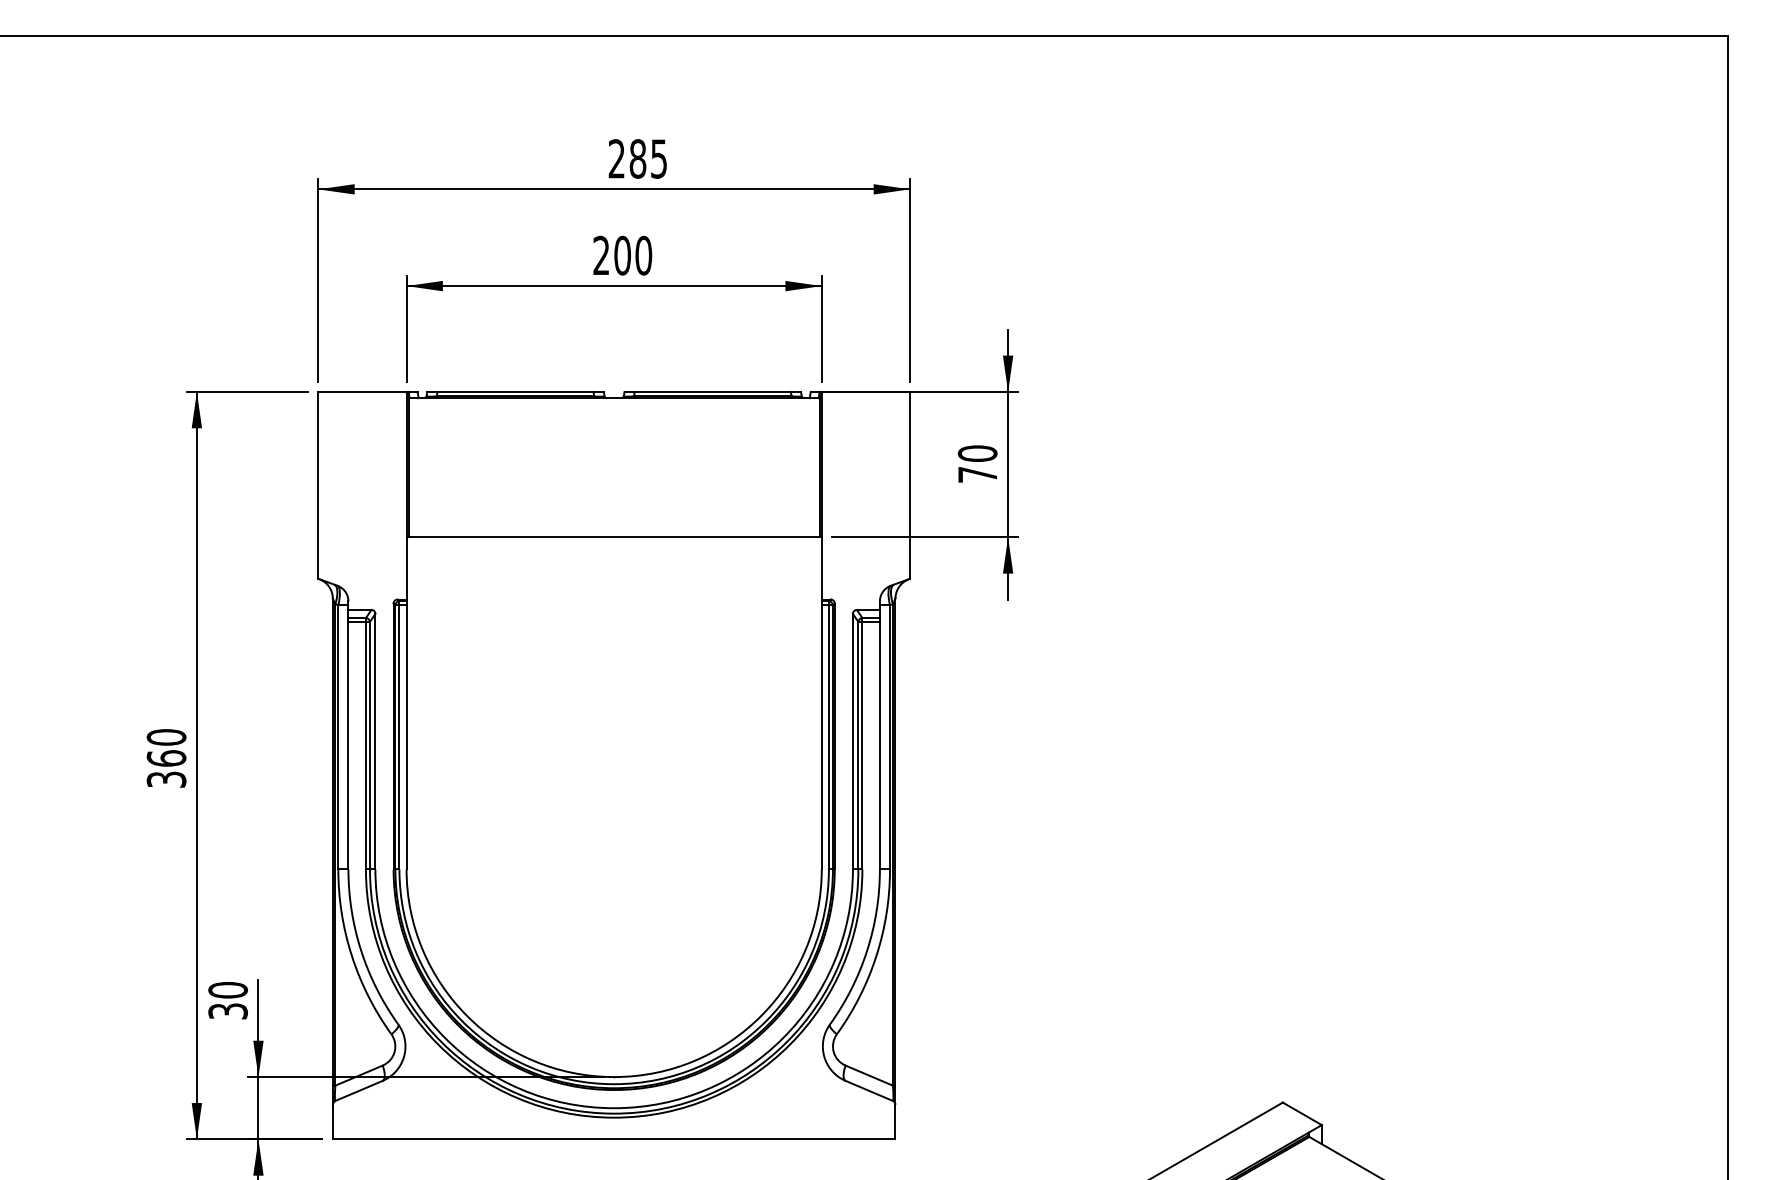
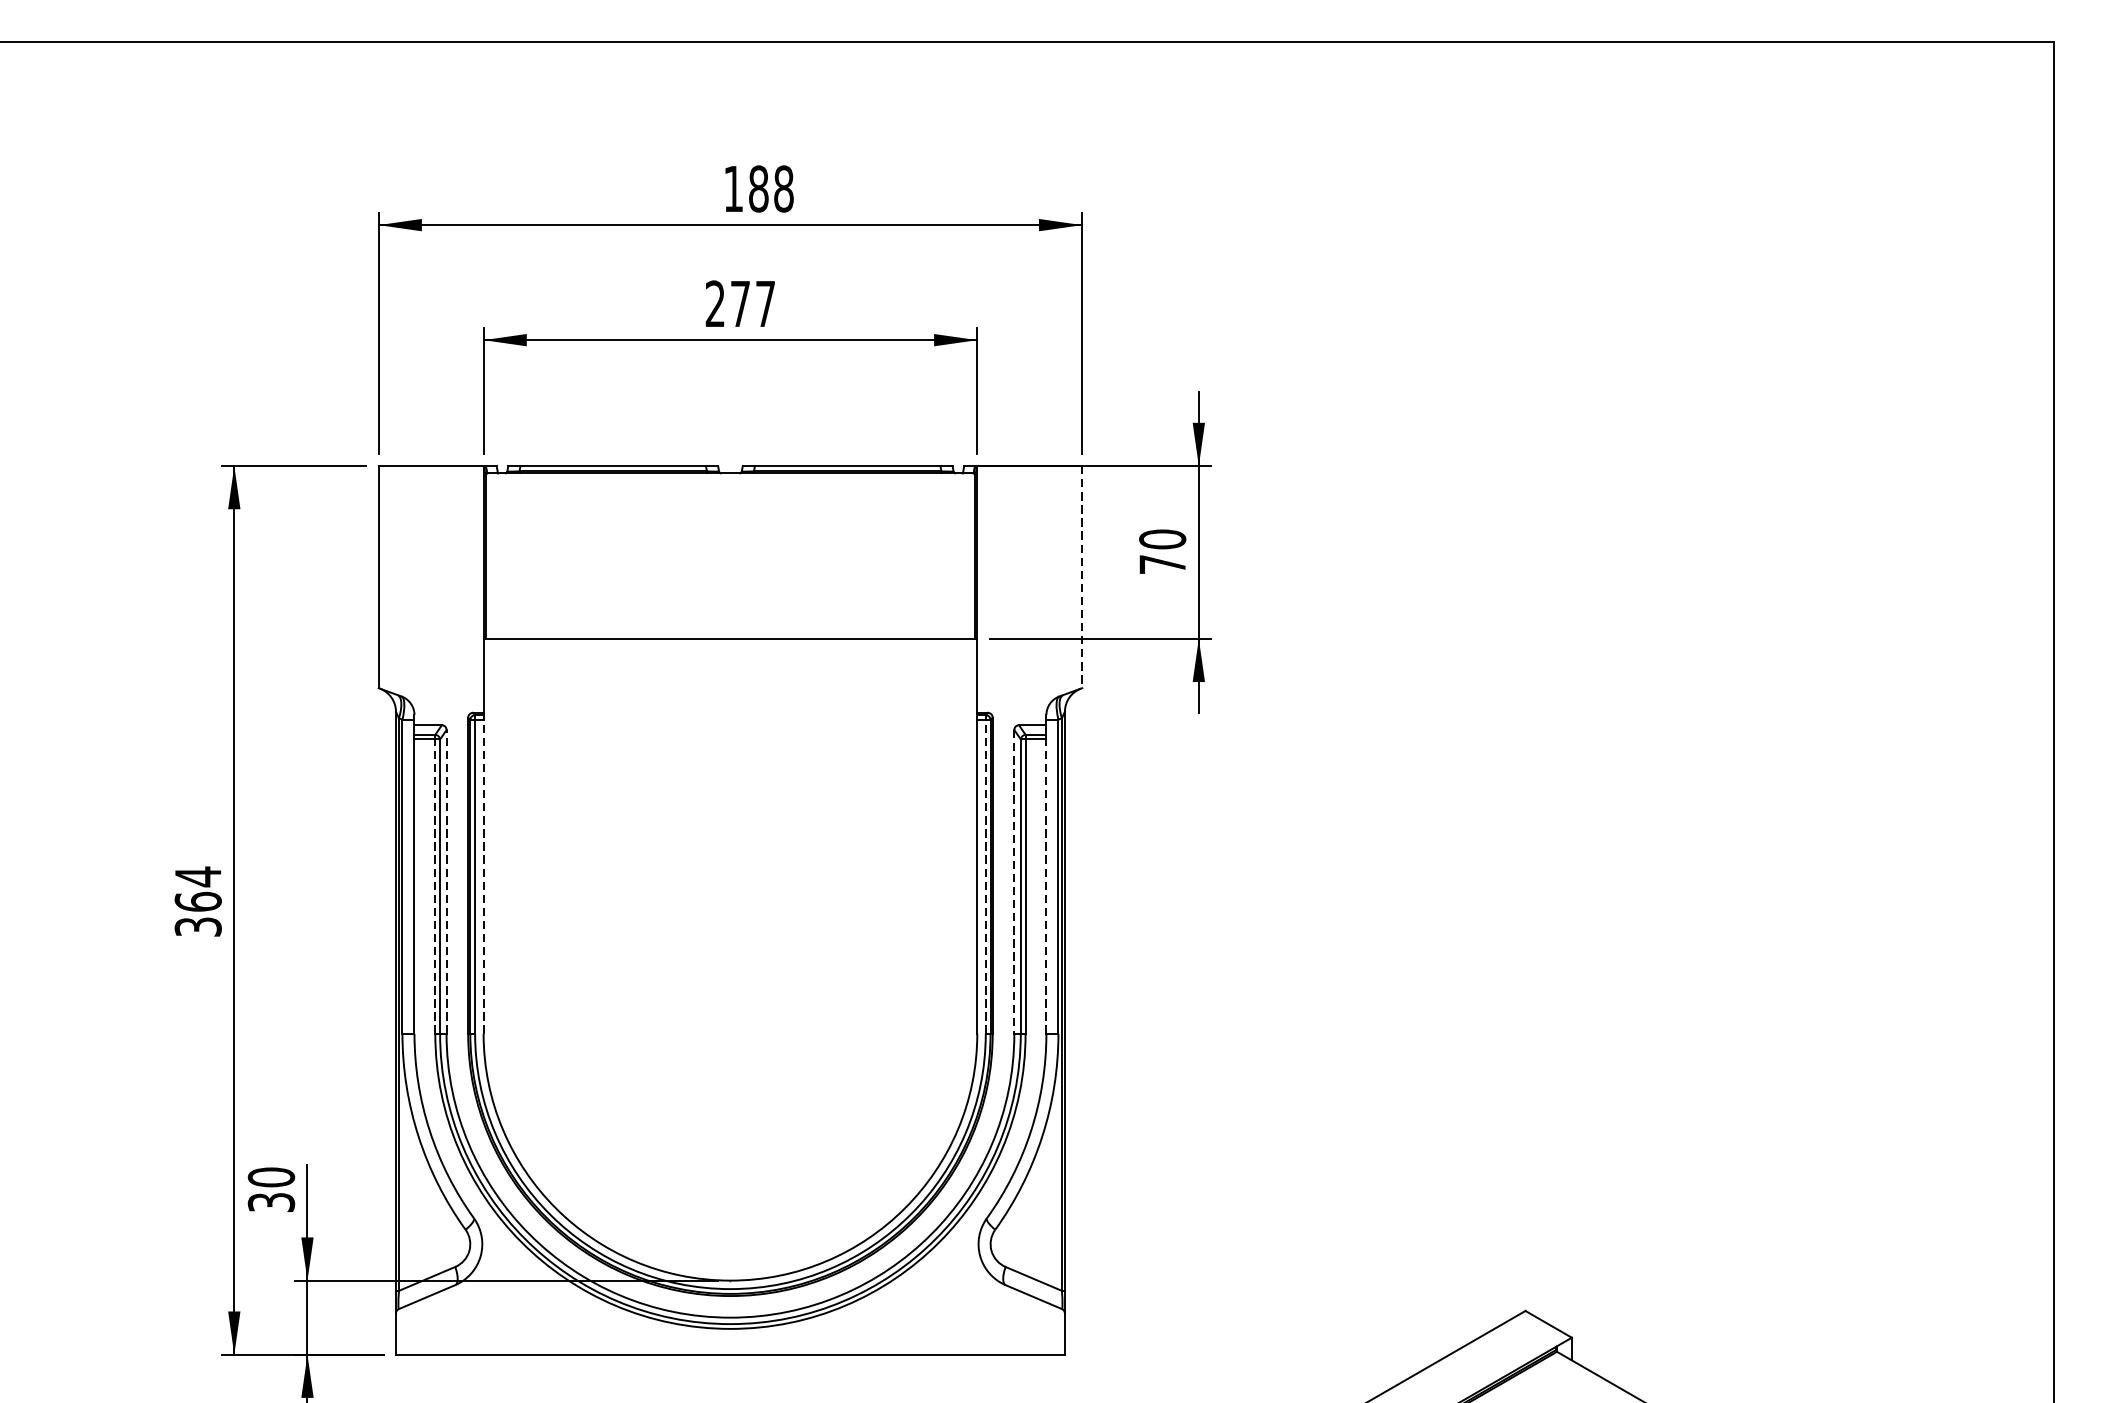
text: (637, 158) -> (758, 188), 285 -> 188
text: (633, 255) -> (753, 303), 200 -> 277
line: (910, 485) -> (1082, 577), solid -> dashed
line: (406, 736) -> (483, 875), solid -> dashed
line: (828, 736) -> (985, 875), solid -> dashed
text: (166, 737) -> (198, 876), 360 -> 364
line: (375, 741) -> (446, 881), solid -> dashed
line: (852, 741) -> (1013, 881), solid -> dashed
line: (365, 745) -> (434, 886), solid -> dashed
line: (879, 745) -> (1045, 886), solid -> dashed

